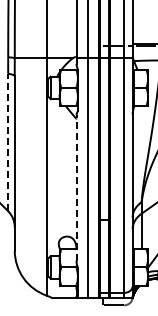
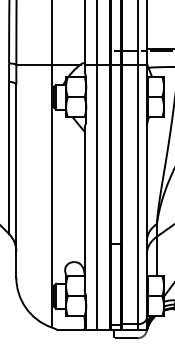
line: (8, 142) -> (9, 157), dashed -> solid
line: (76, 188) -> (84, 208), dashed -> solid

